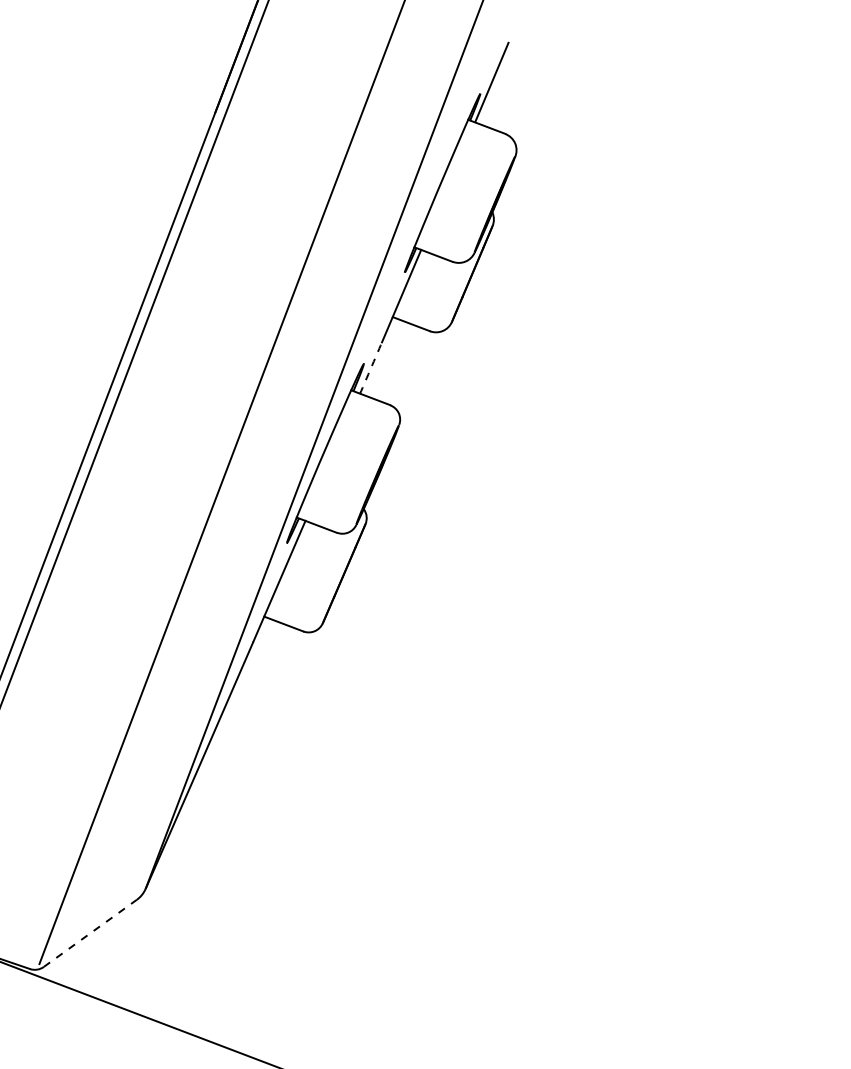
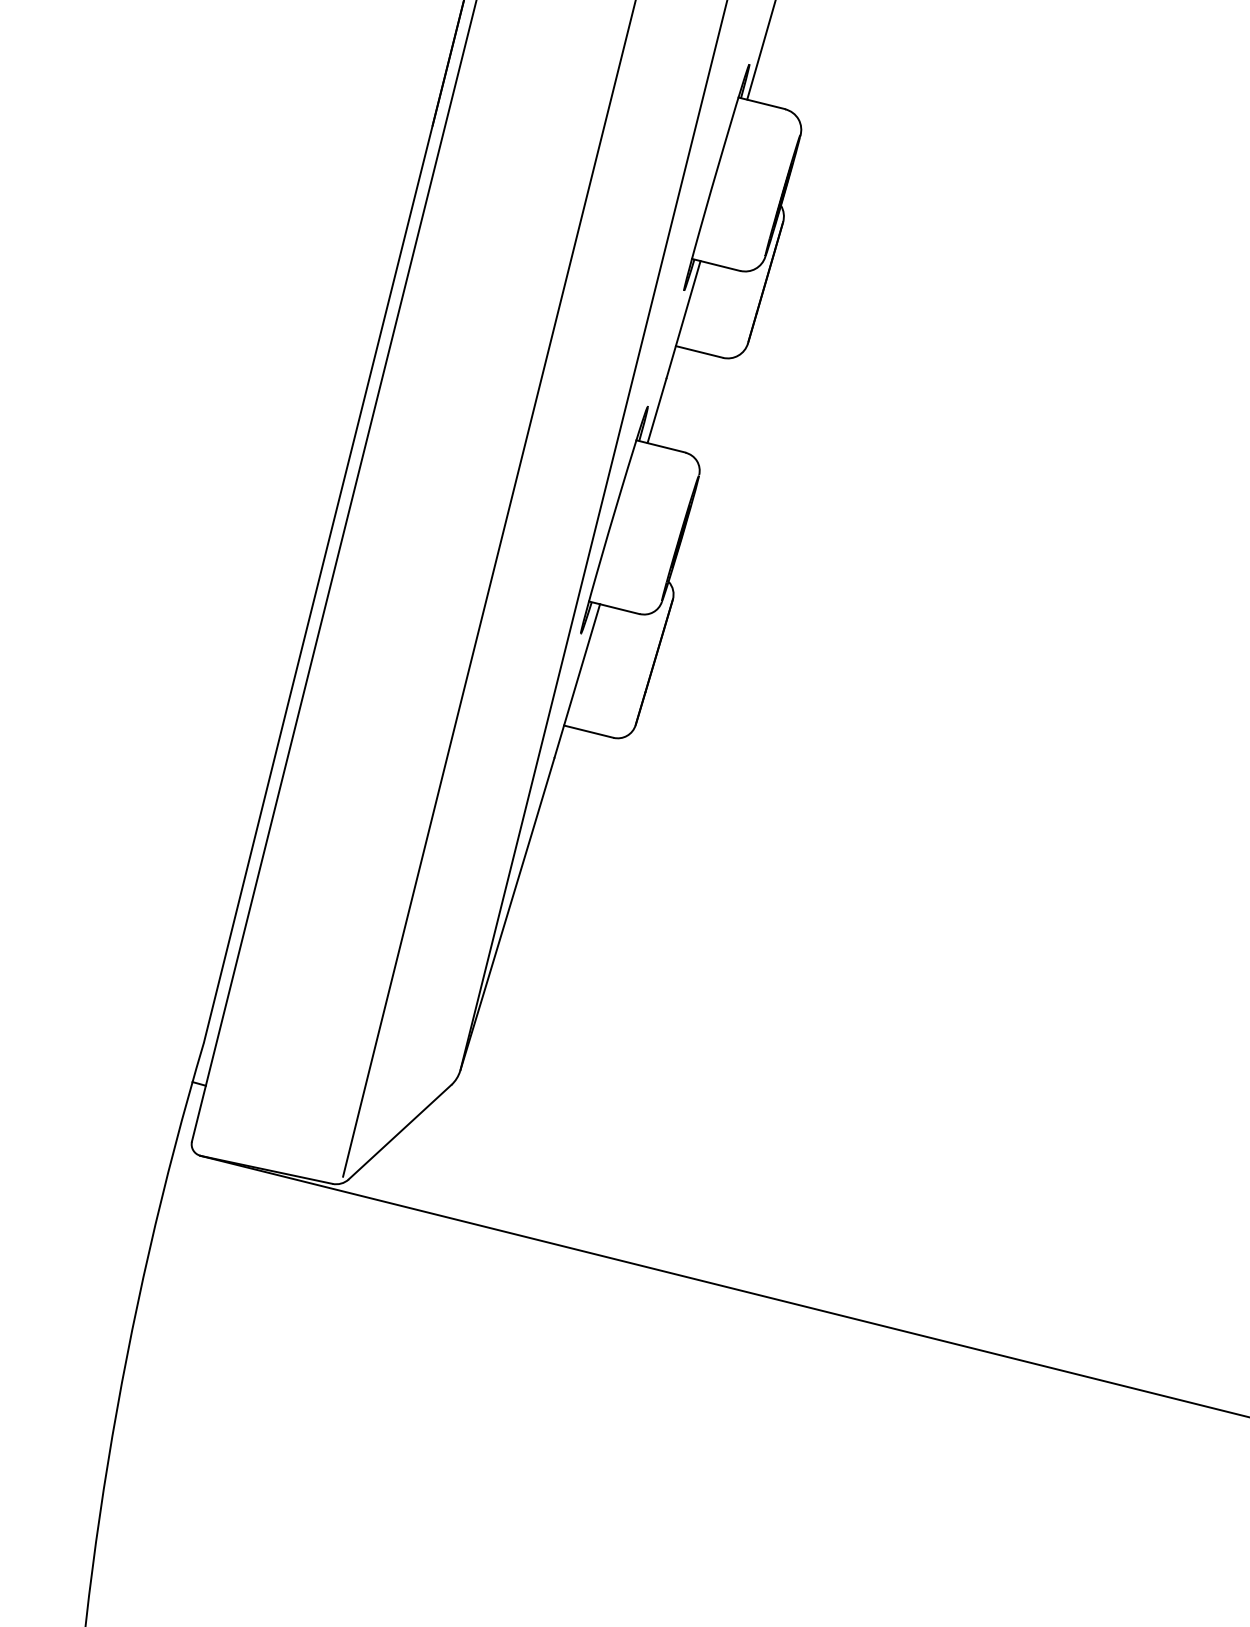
arc: (371, 367) -> (657, 410), dashed -> solid
line: (90, 933) -> (400, 1132), dashed -> solid

